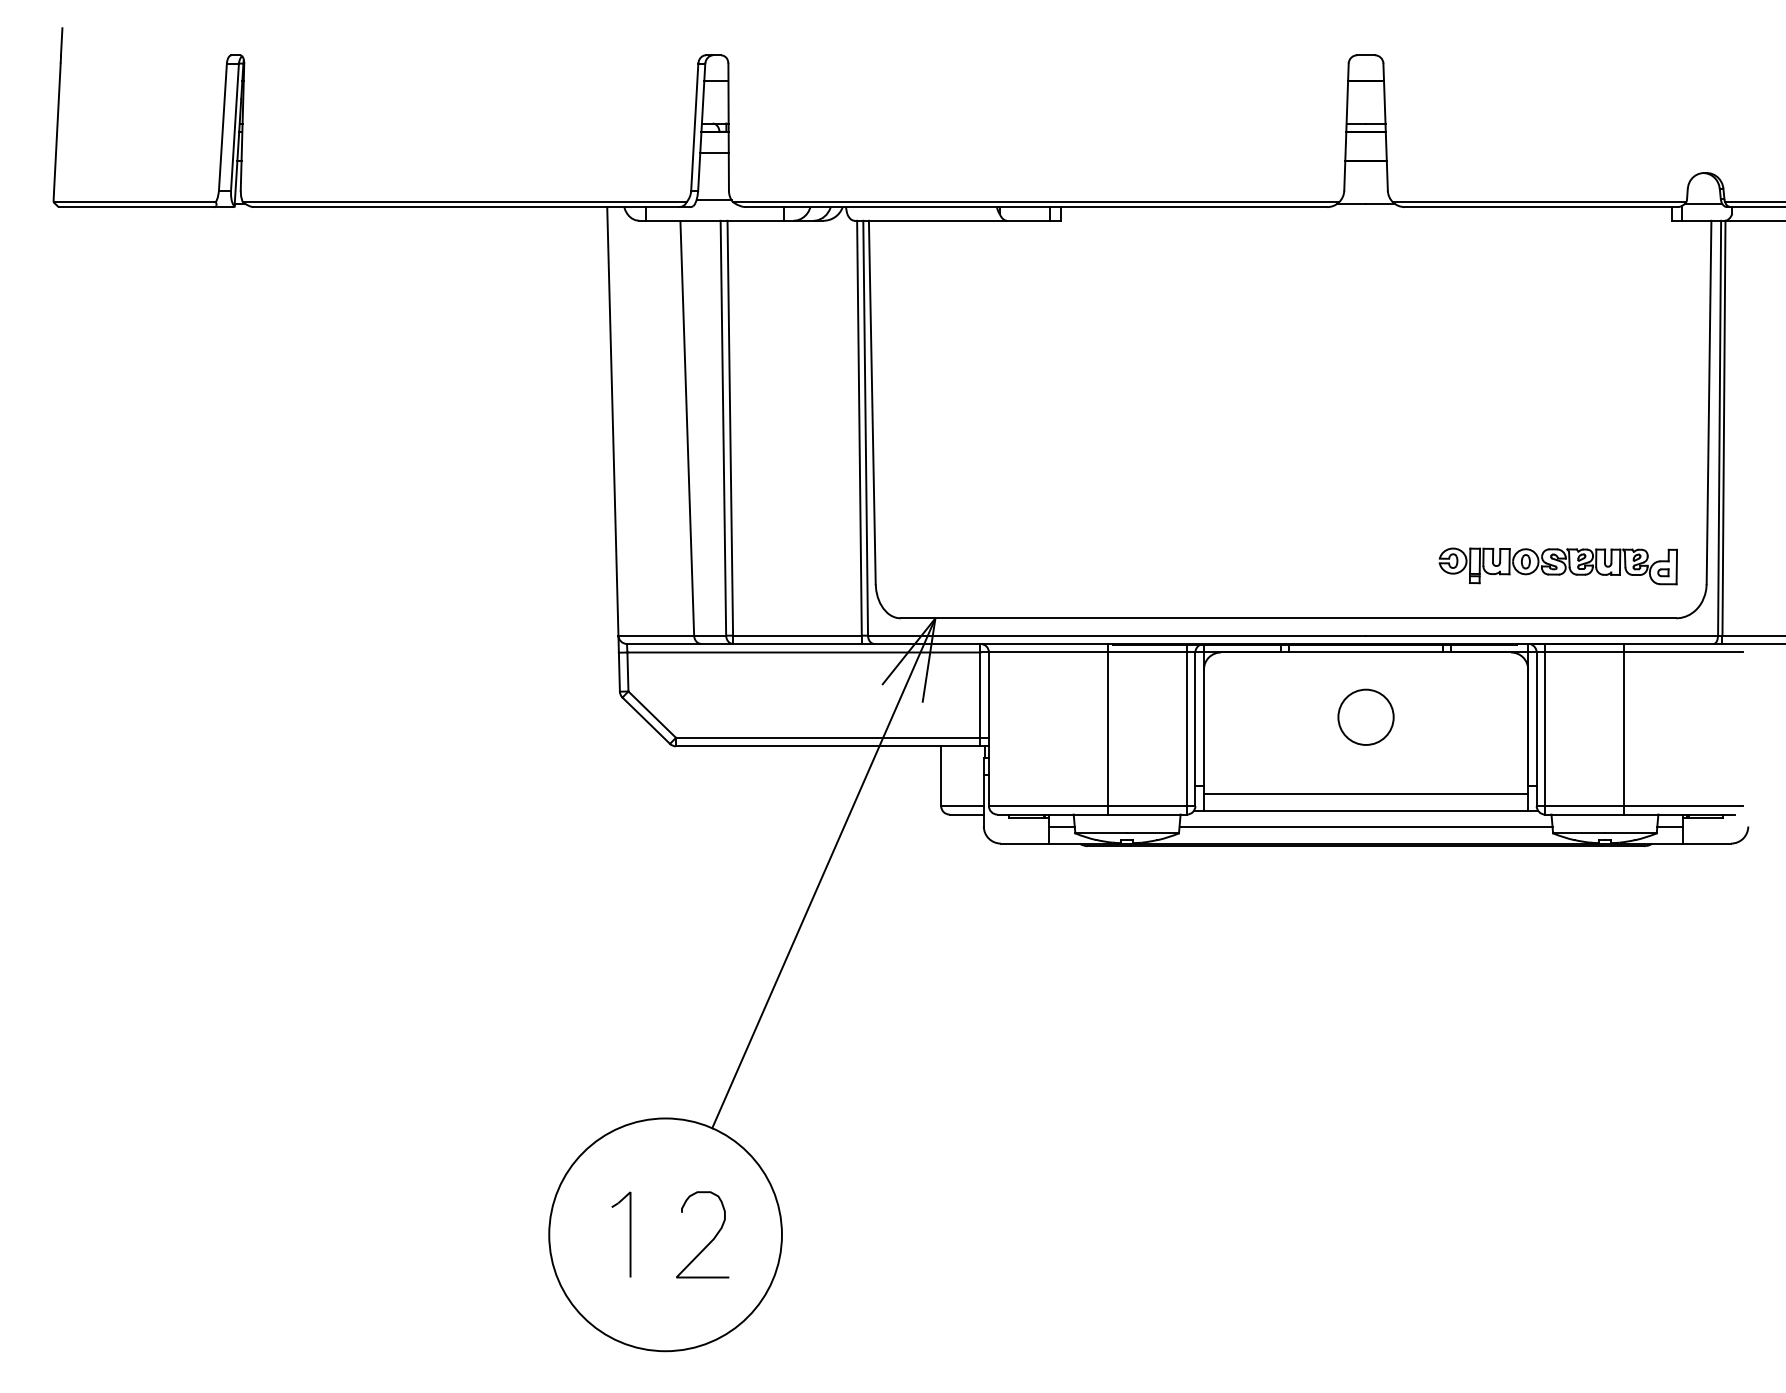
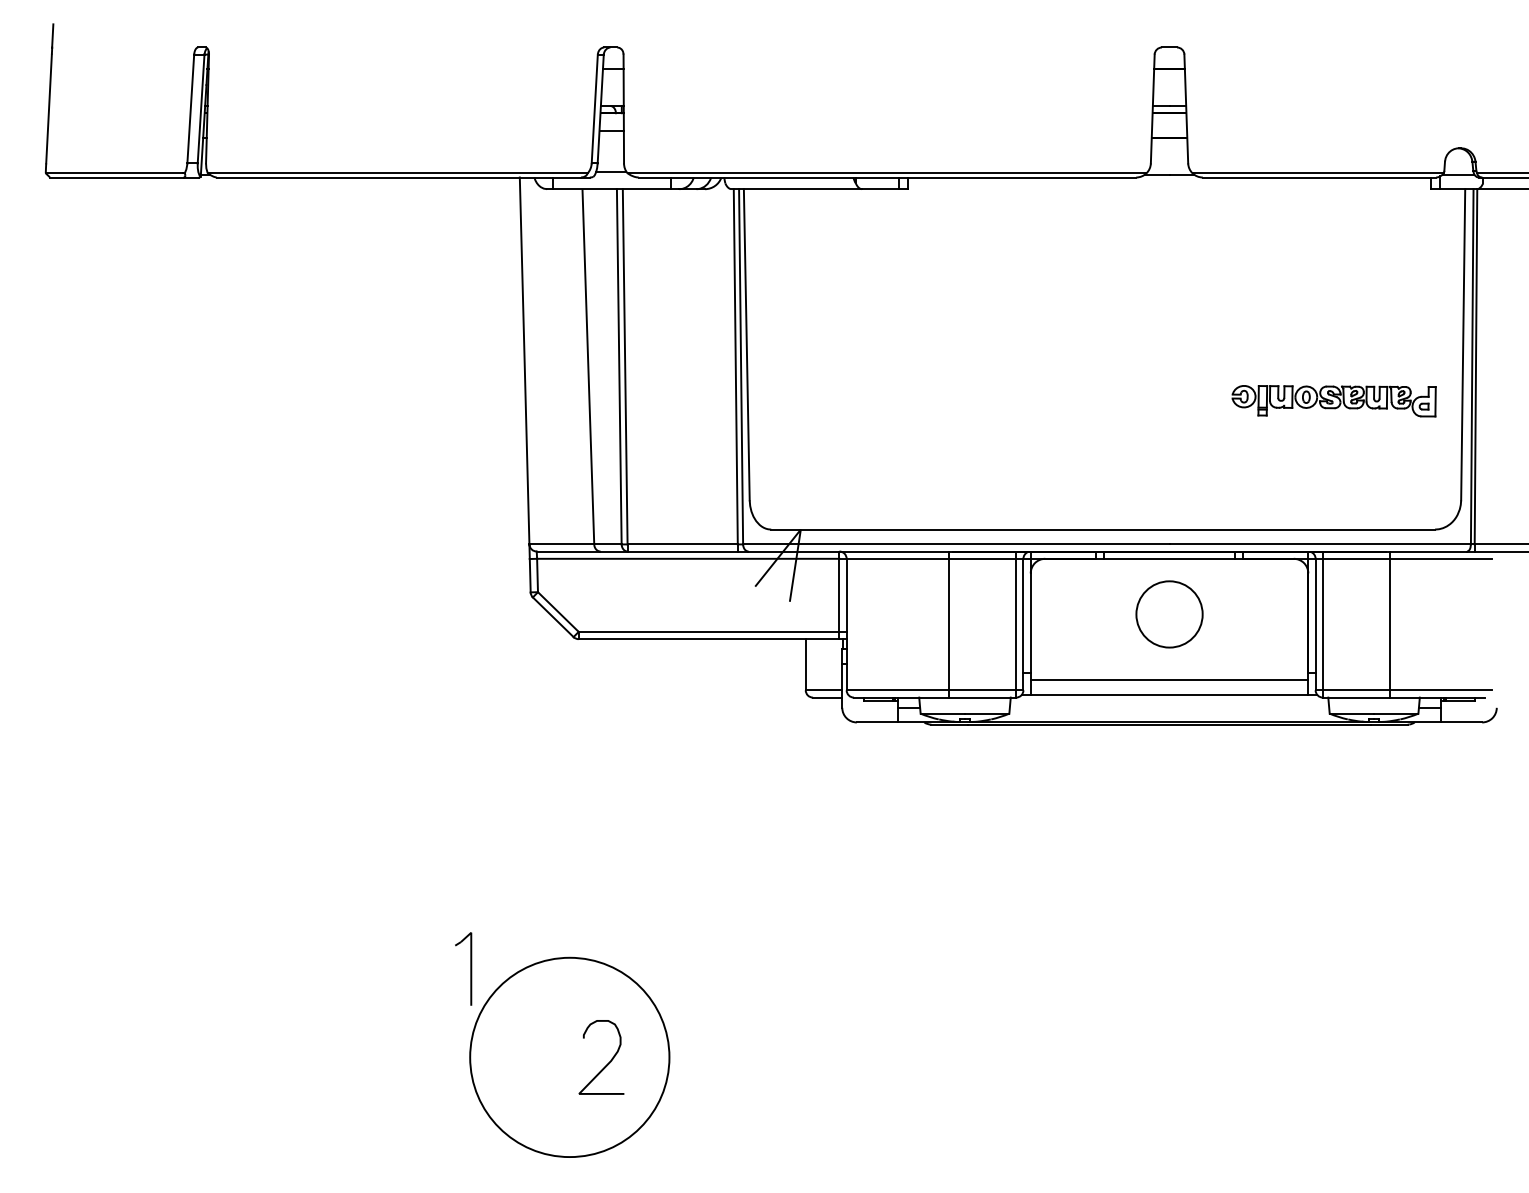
part: (1557, 566) -> (1333, 401), moved
circle: (1365, 716) -> (1169, 613), size x1.4
line: (1365, 826) -> (1169, 707), removed
line: (823, 873) -> (704, 748), removed
part: (629, 1234) -> (470, 968), moved

